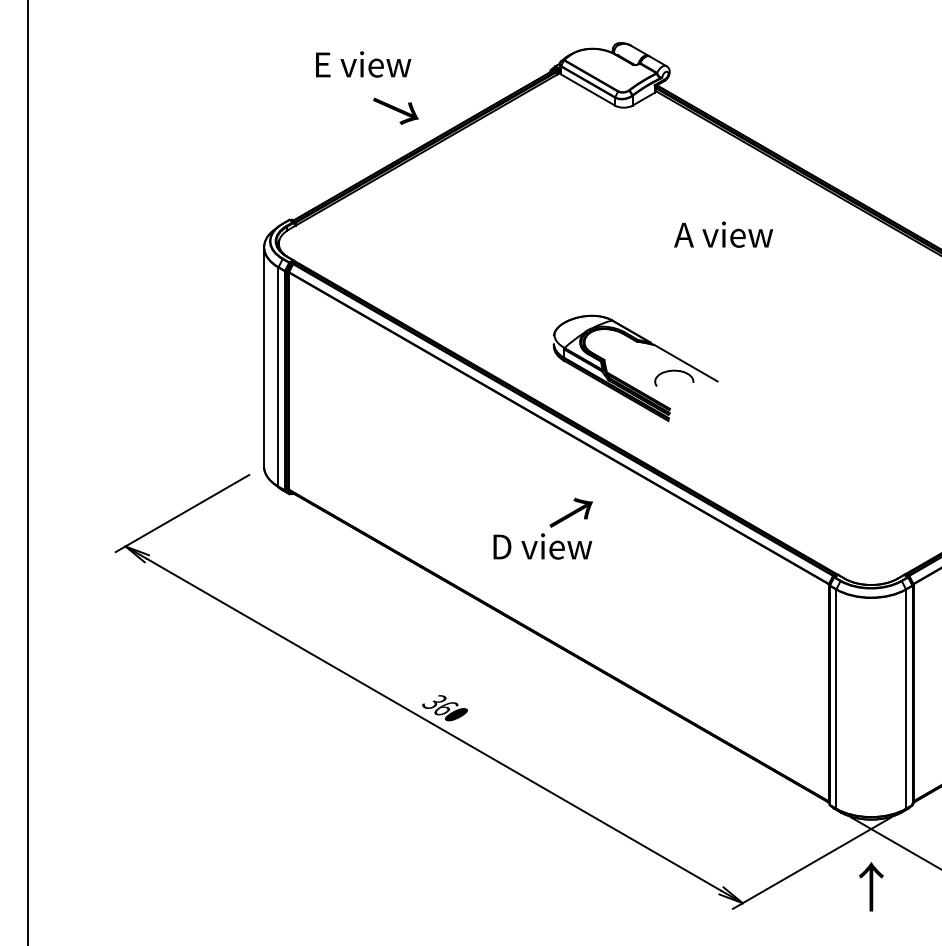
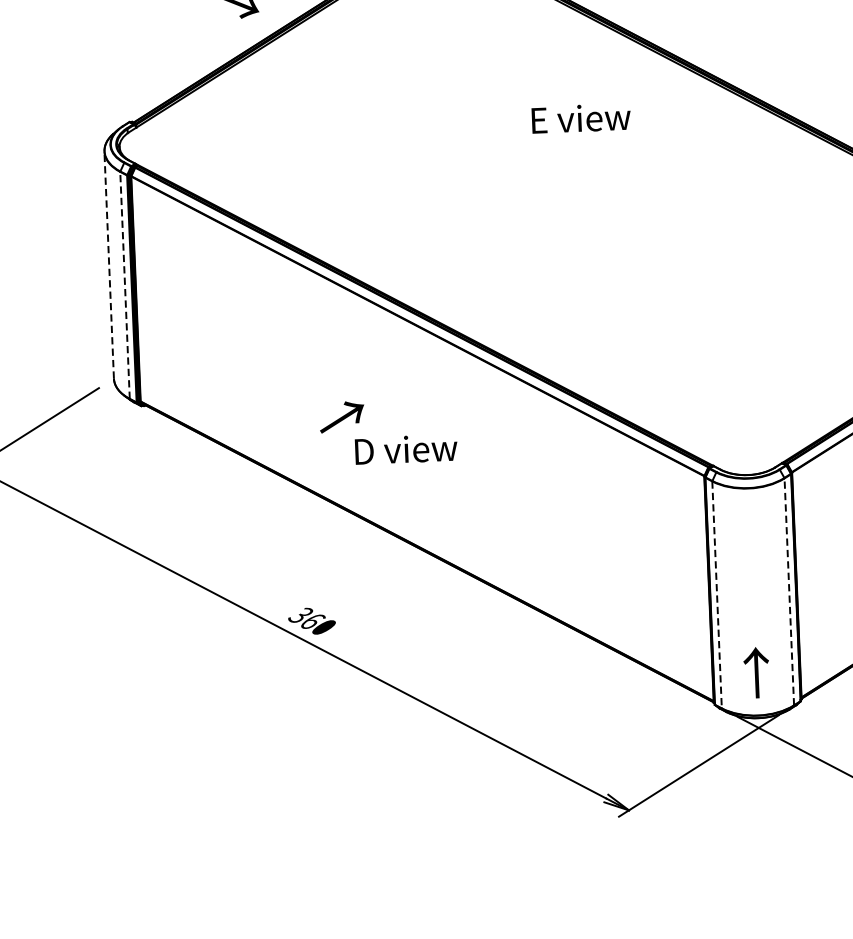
text: (723, 234) -> (579, 118), A view -> E view
line: (264, 356) -> (109, 264), solid -> dashed
line: (278, 376) -> (125, 284), solid -> dashed
part: (628, 383) -> (487, 276), removed
text: (570, 512) -> (341, 416), moved
line: (906, 698) -> (789, 591), solid -> dashed
line: (836, 699) -> (717, 595), solid -> dashed
text: (871, 886) -> (756, 672), moved

